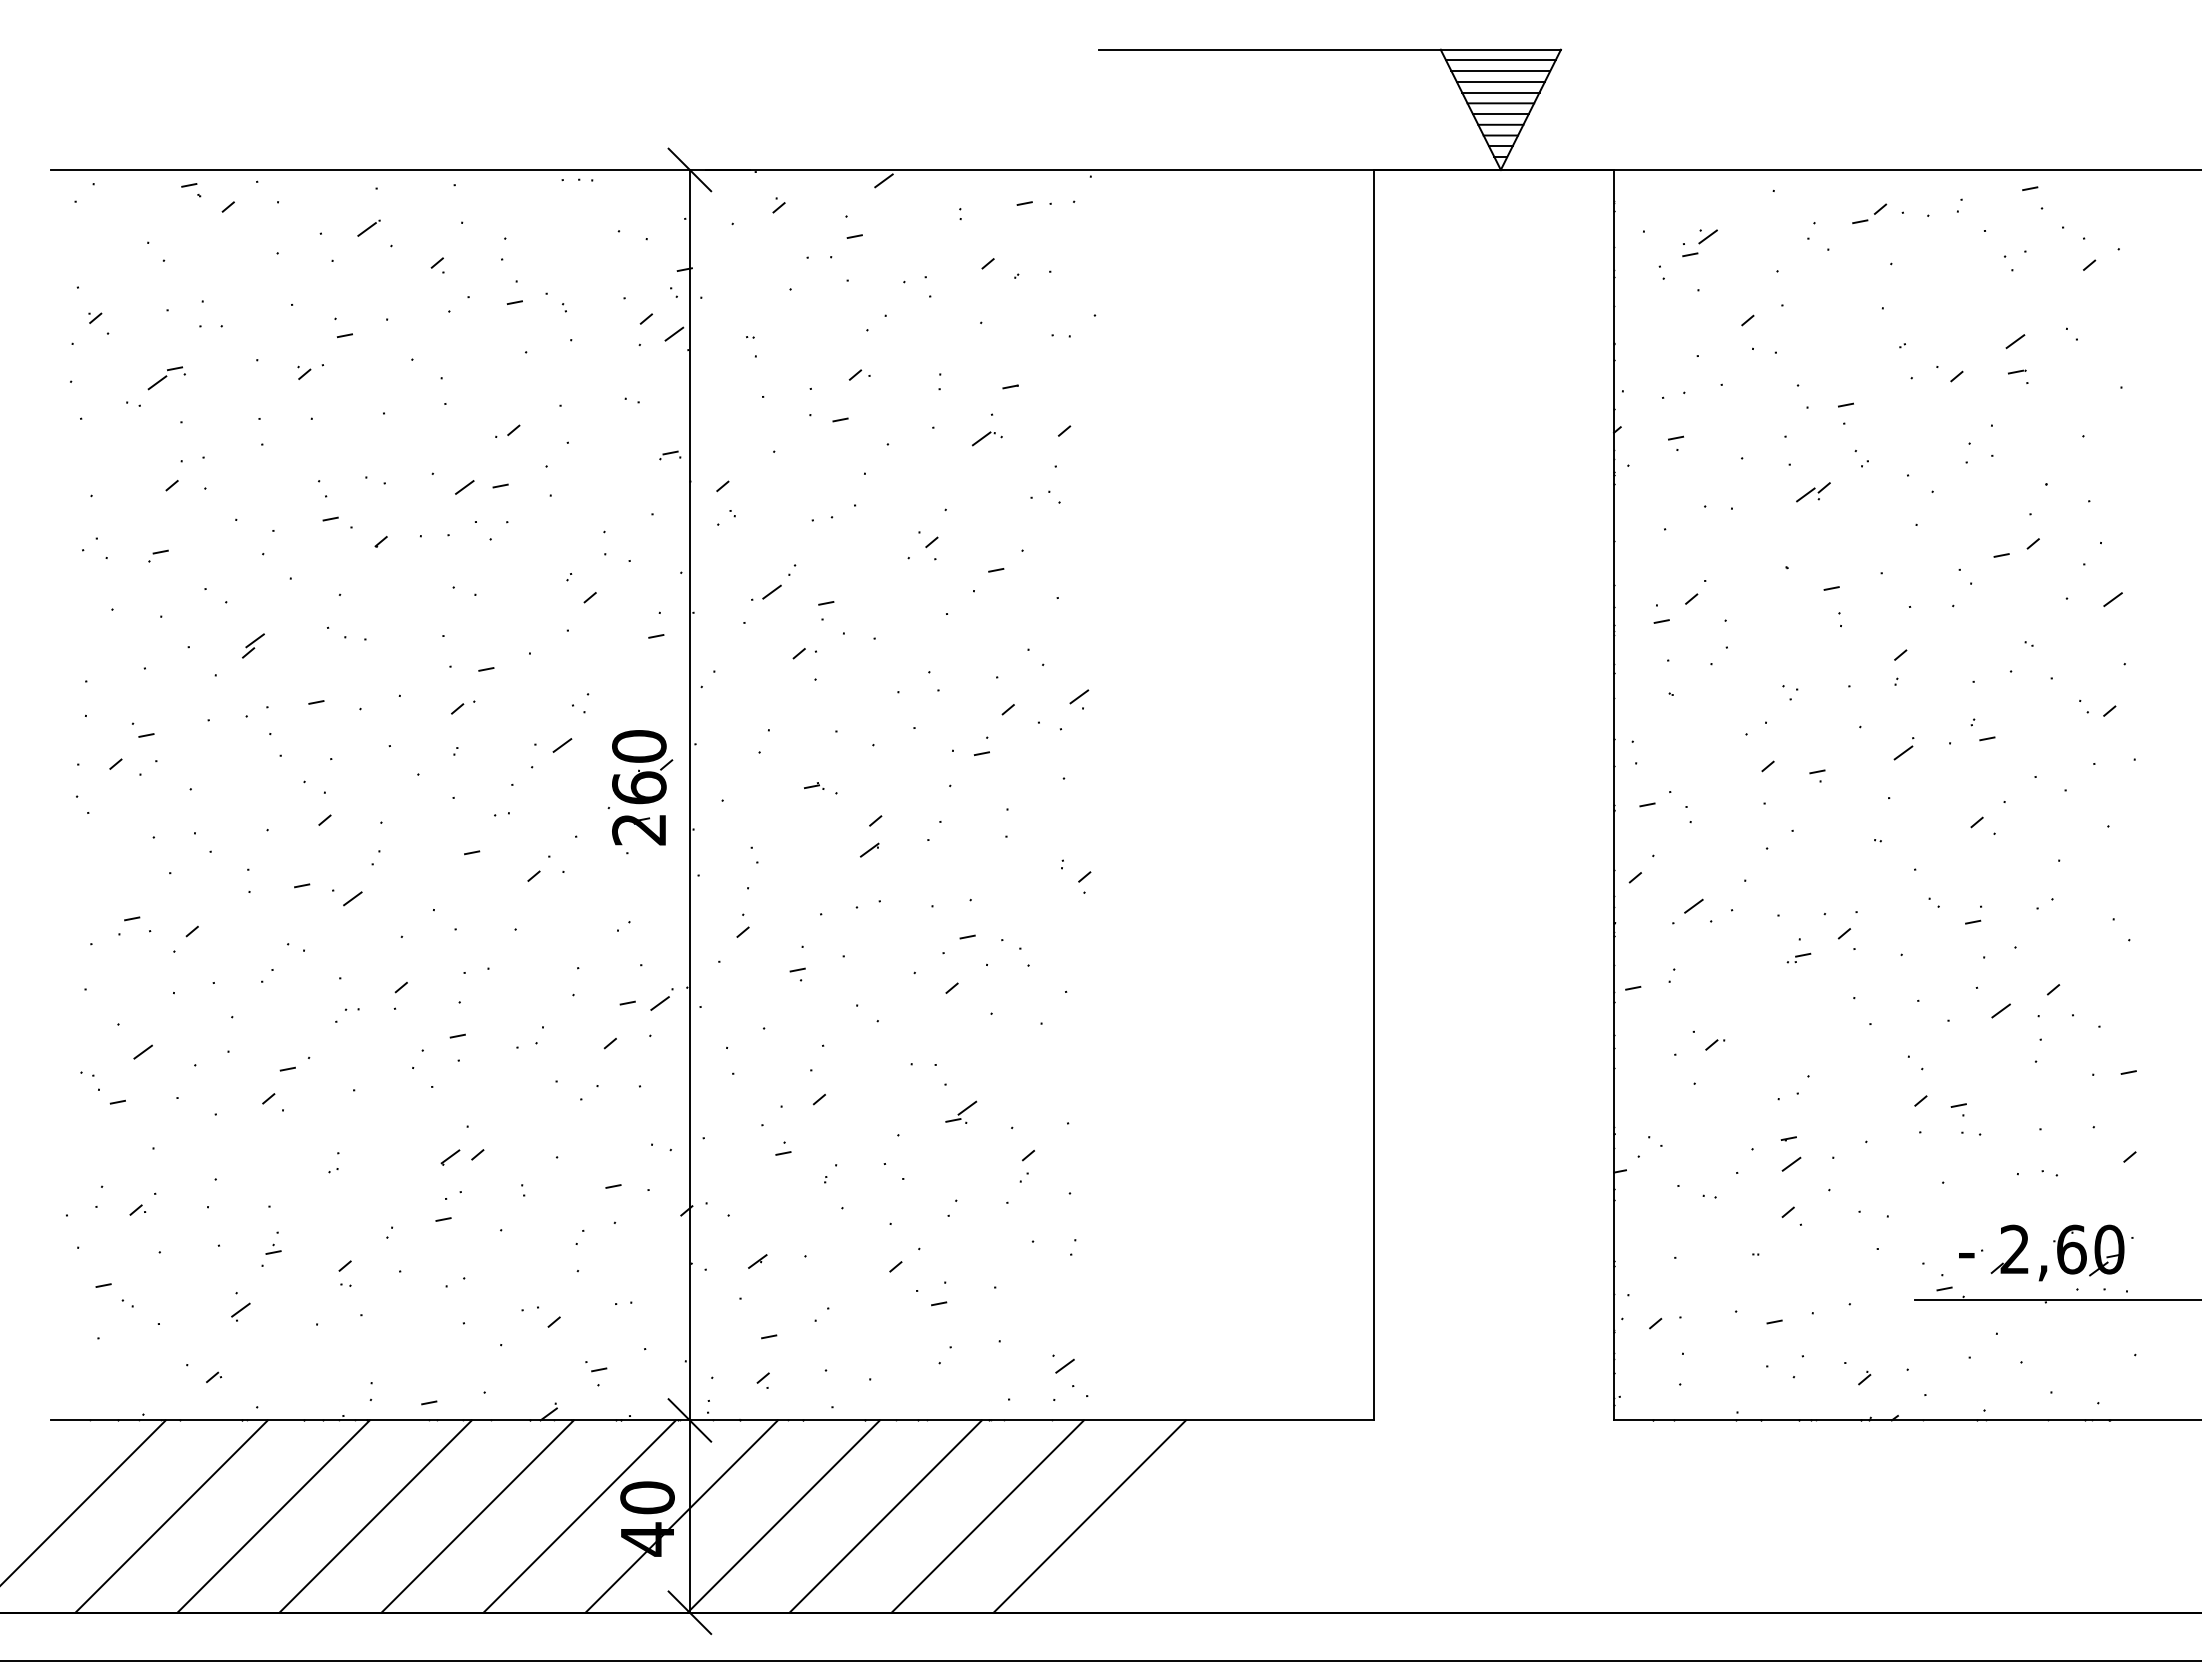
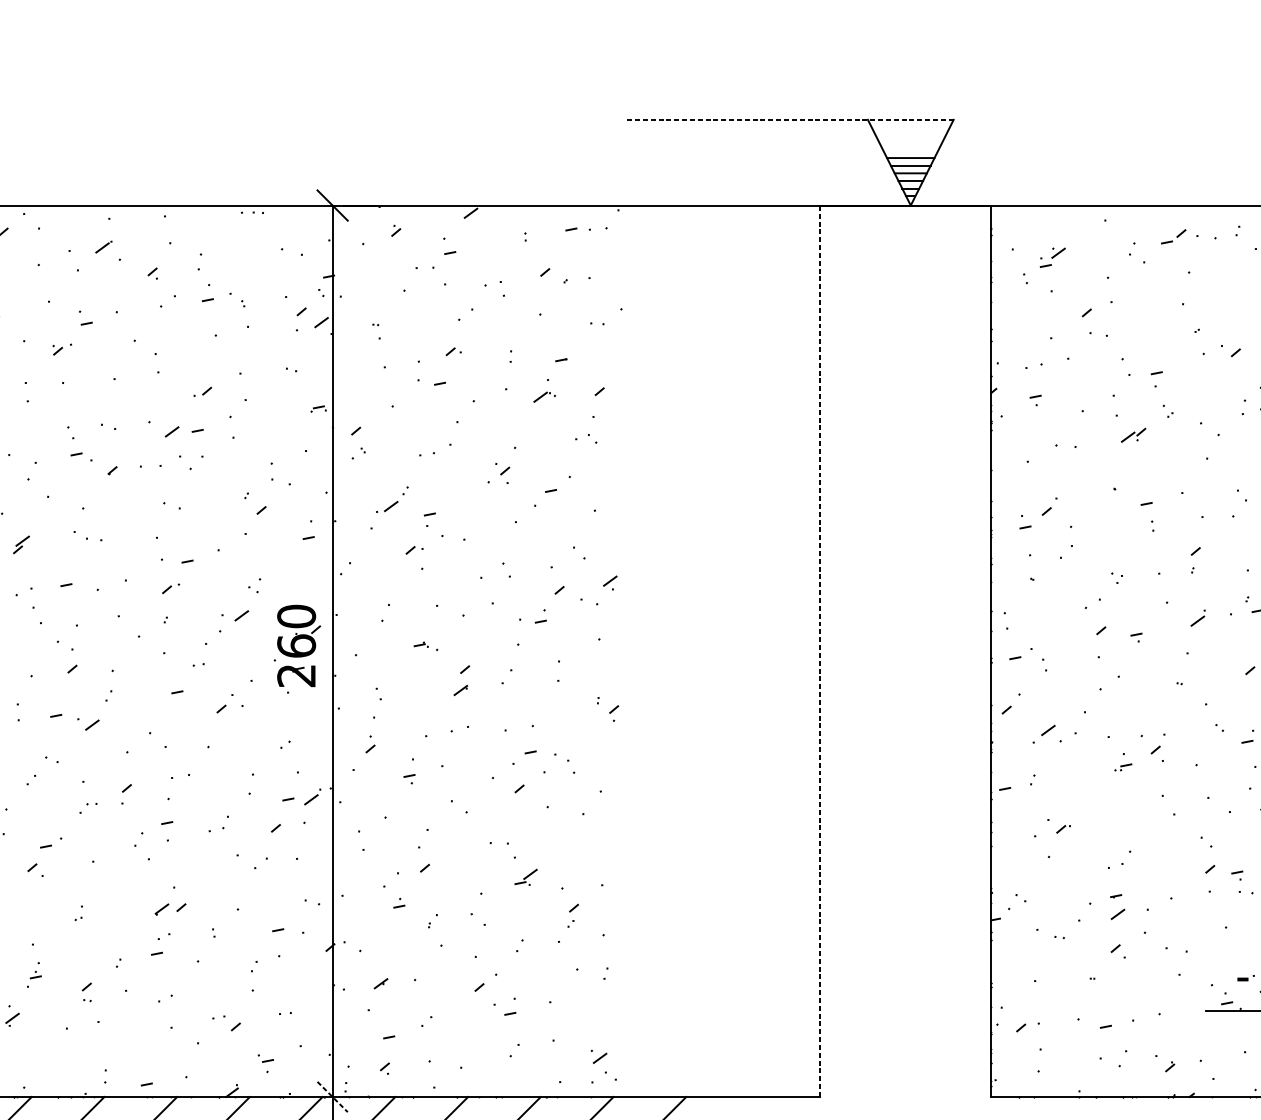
line: (1330, 49) -> (789, 119), solid -> dashed
line: (1500, 60) -> (910, 127), removed
line: (1500, 71) -> (910, 135), removed
line: (1500, 81) -> (910, 142), removed
line: (1500, 92) -> (910, 150), removed
line: (1373, 794) -> (819, 650), solid -> dashed
line: (690, 1420) -> (333, 1097), solid -> dashed

